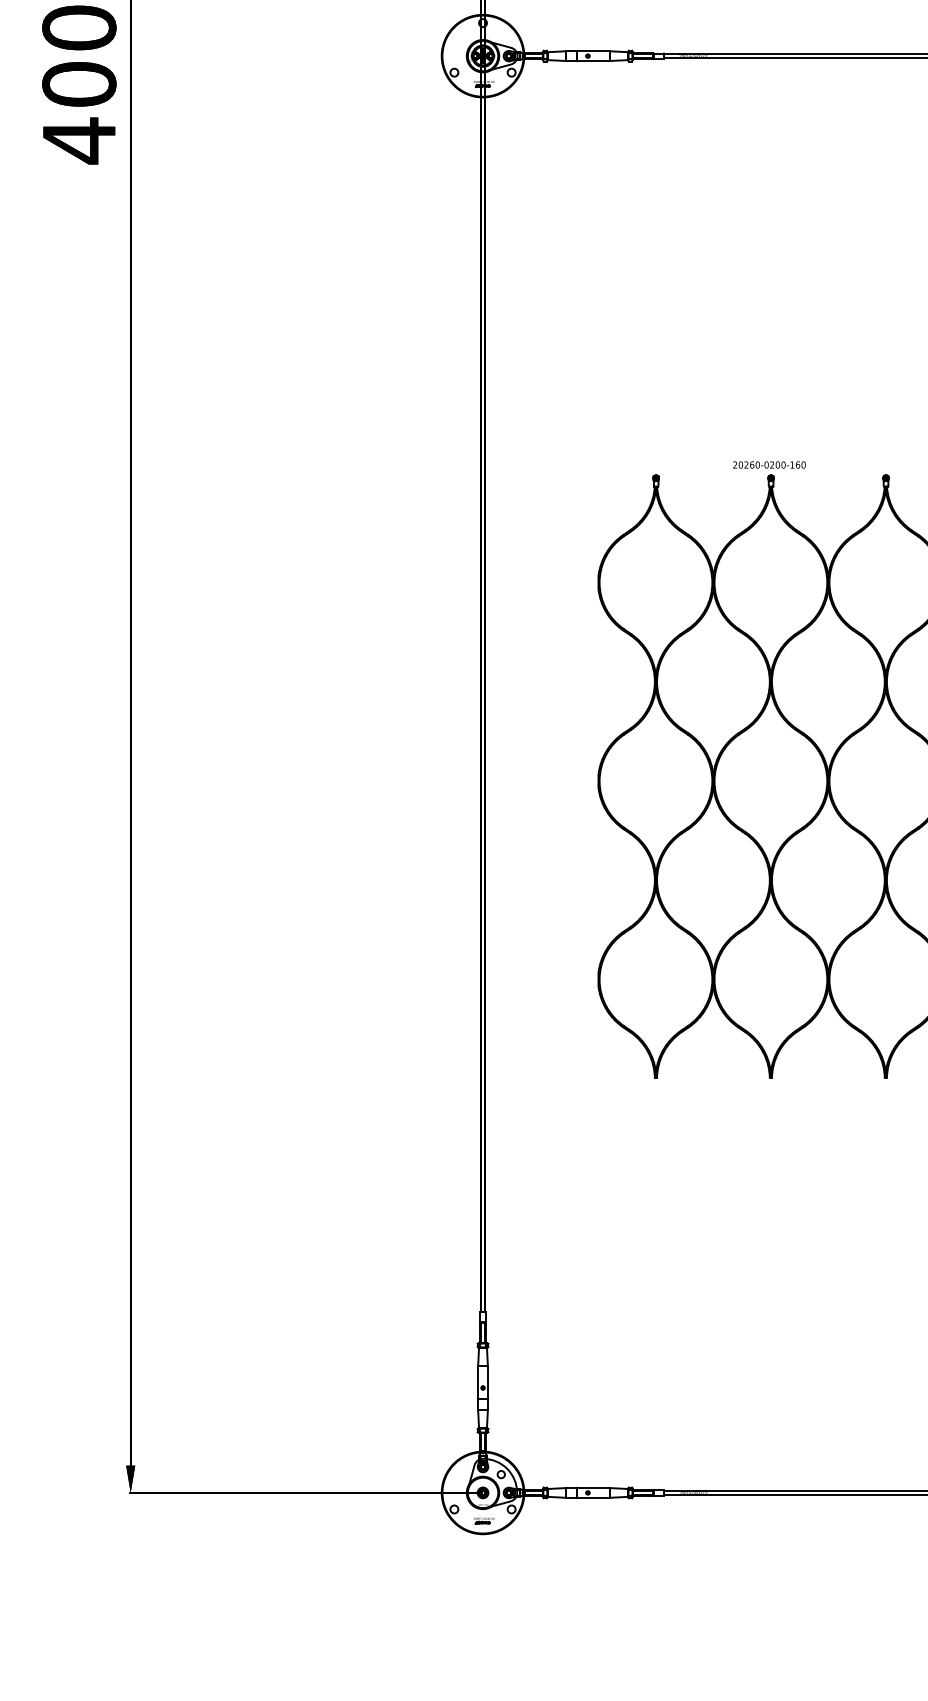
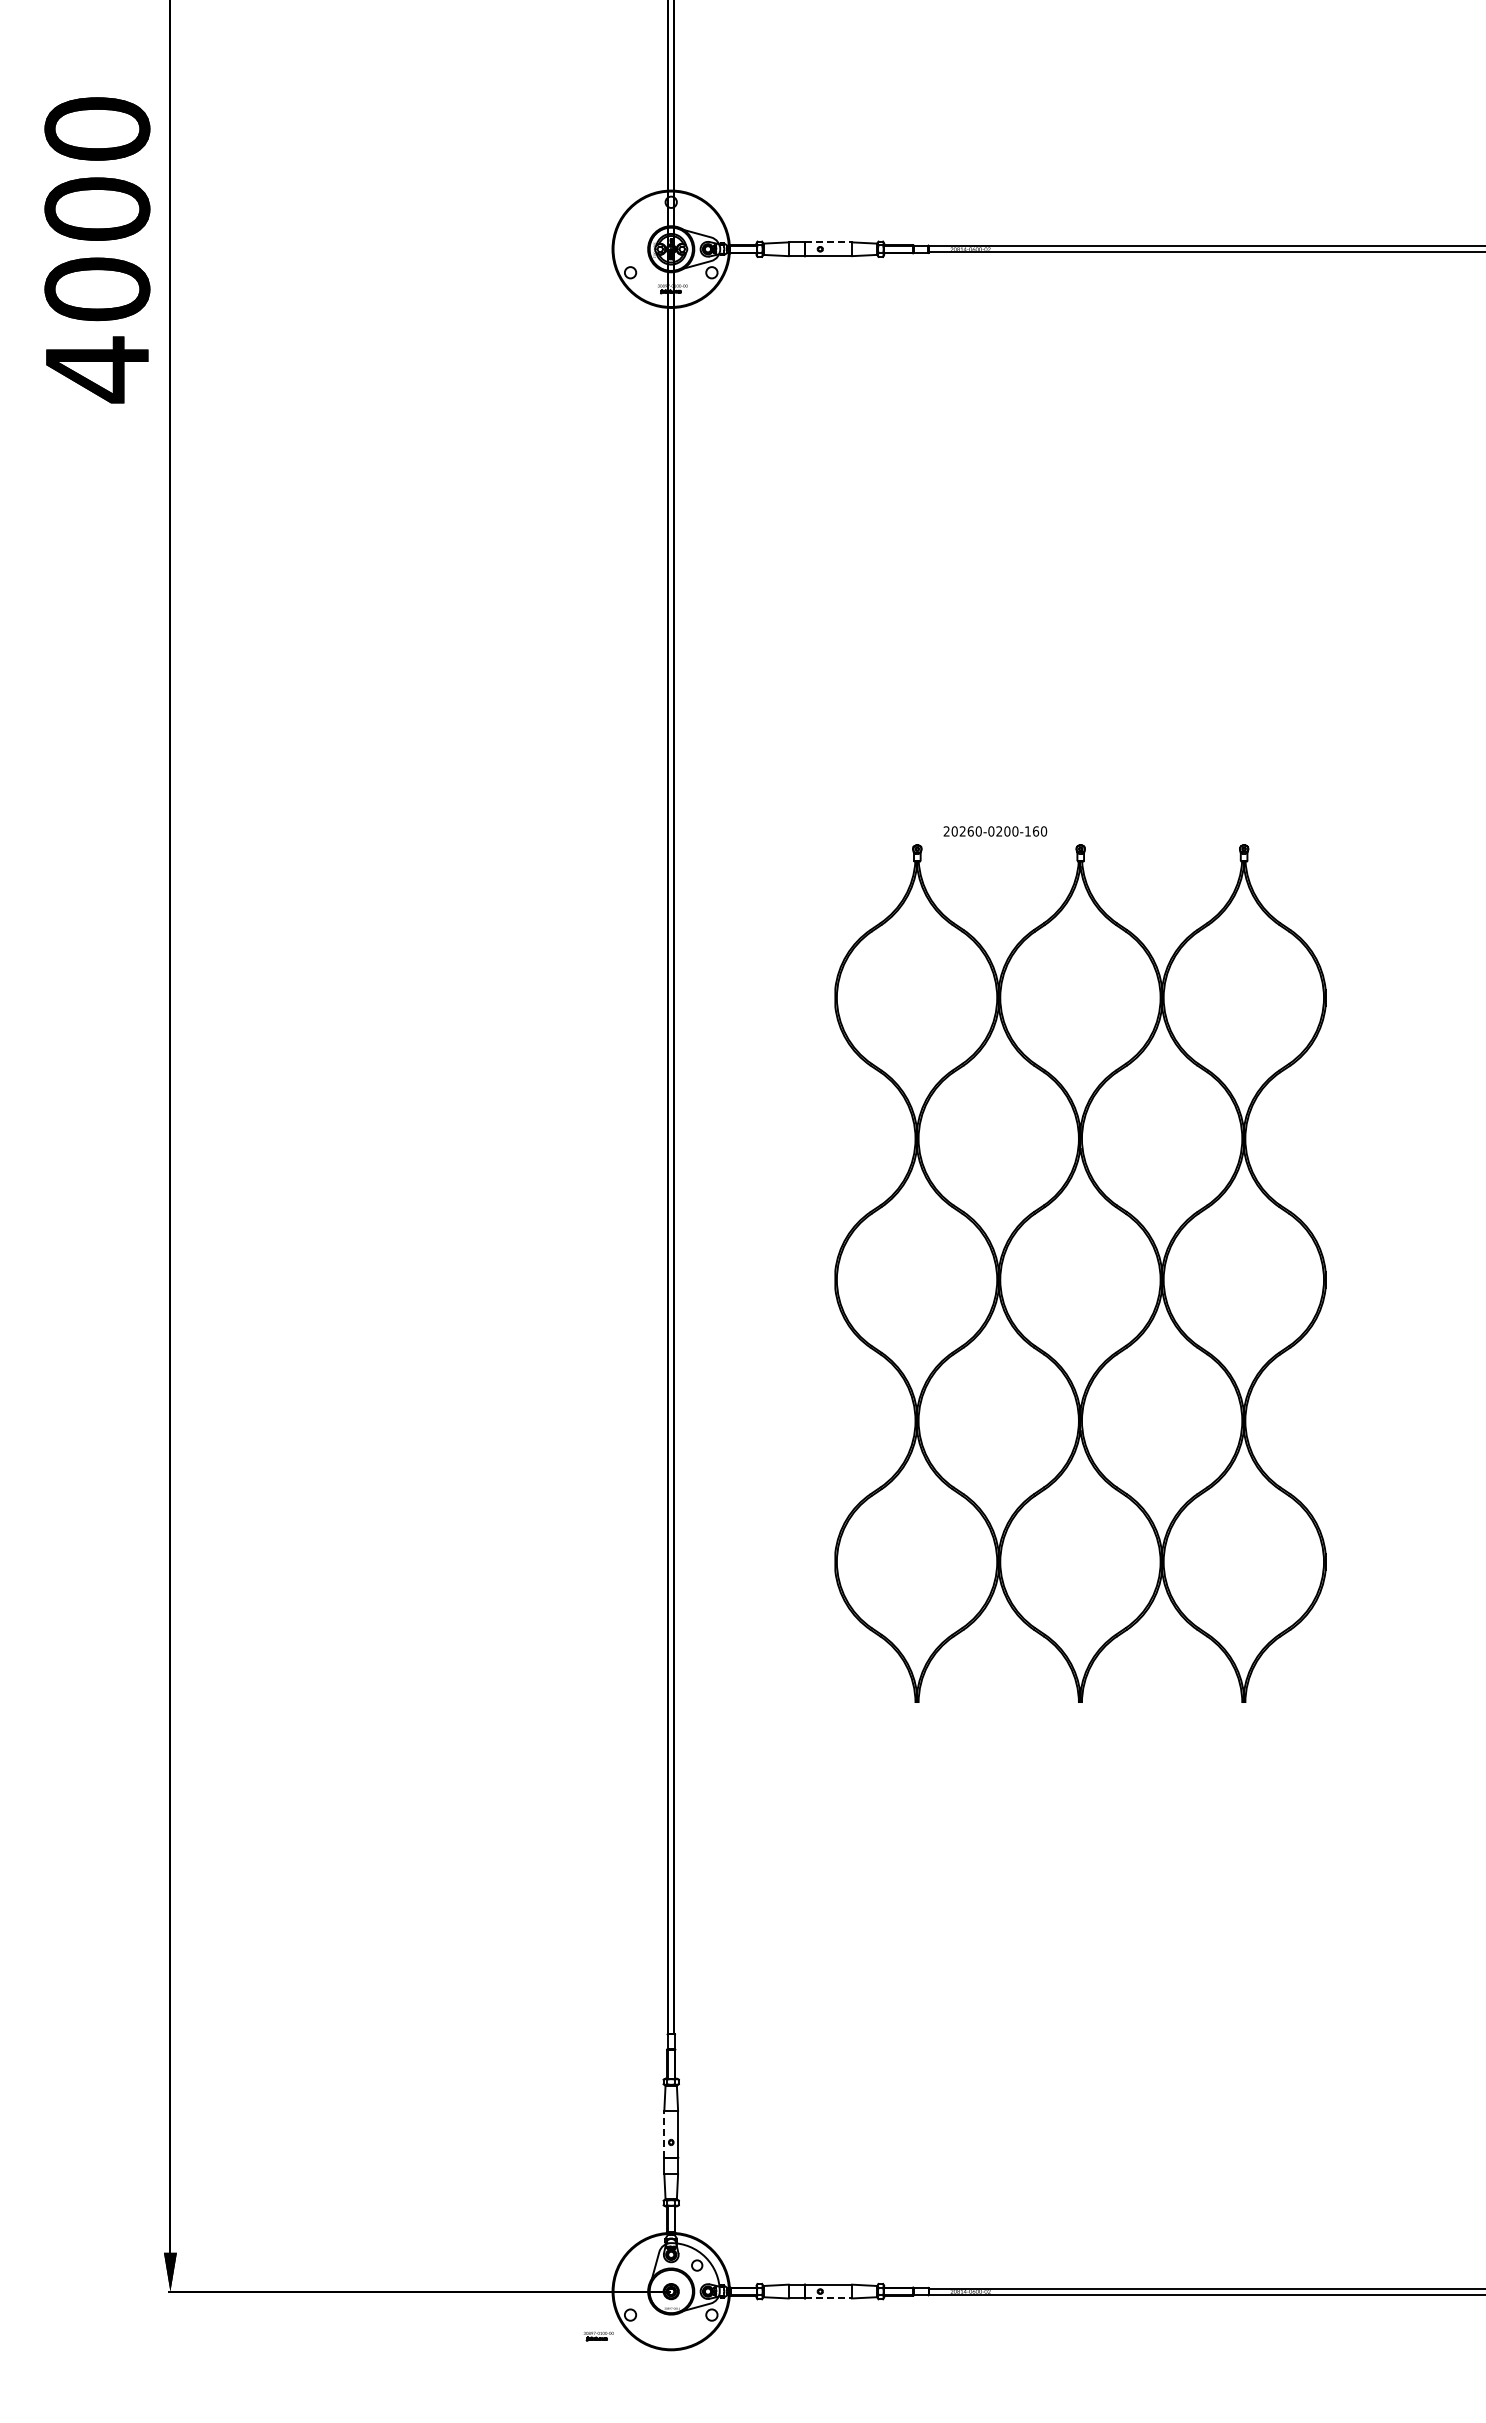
line: (594, 51) -> (829, 242), solid -> dashed
text: (769, 465) -> (995, 831), moved
line: (478, 1381) -> (664, 2133), solid -> dashed
line: (594, 1497) -> (829, 2298), solid -> dashed
part: (483, 1521) -> (598, 2336), moved

